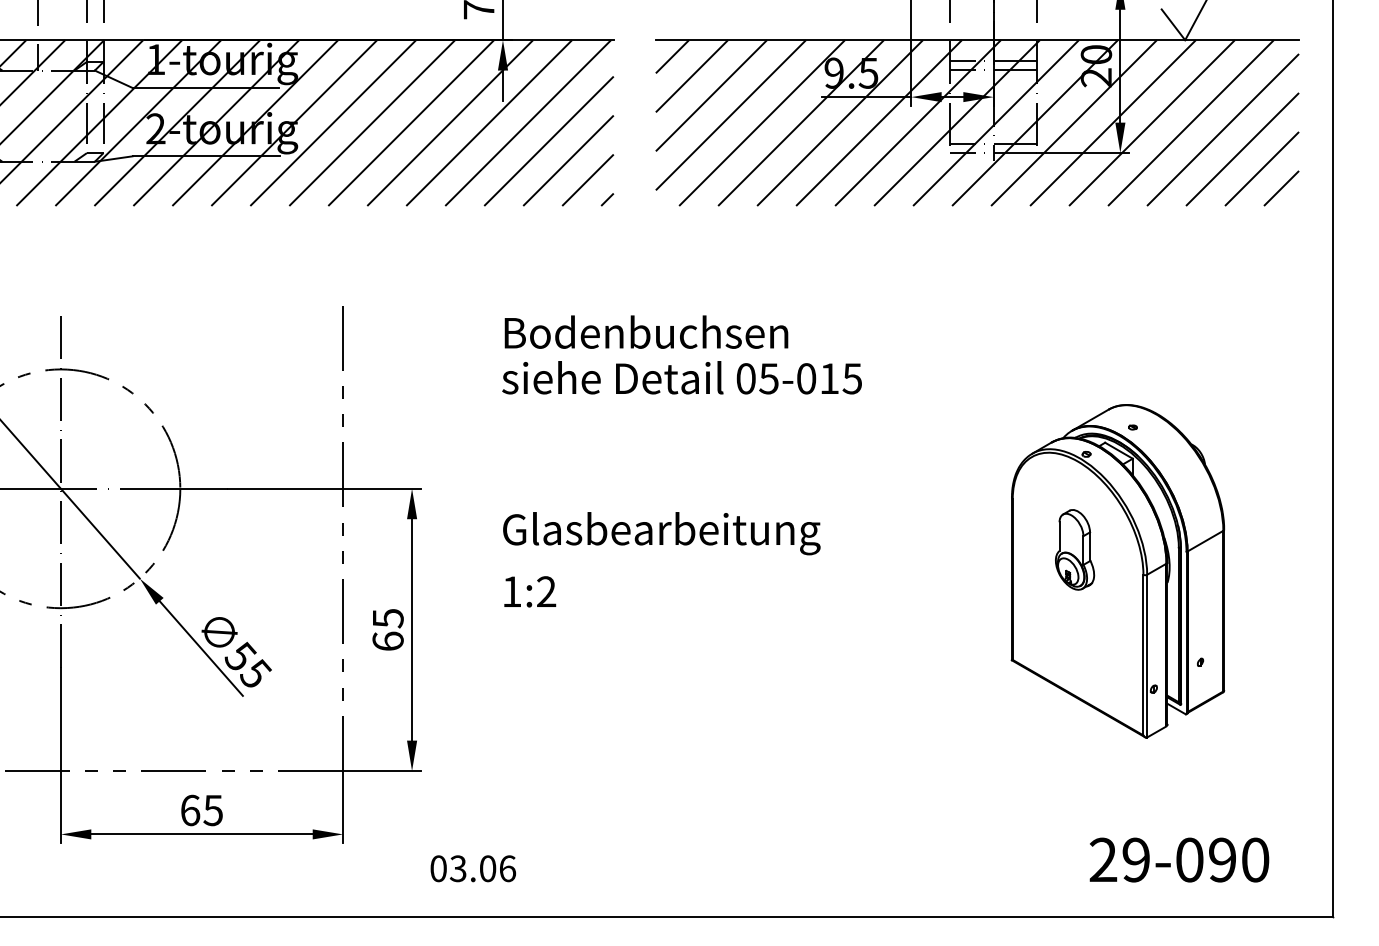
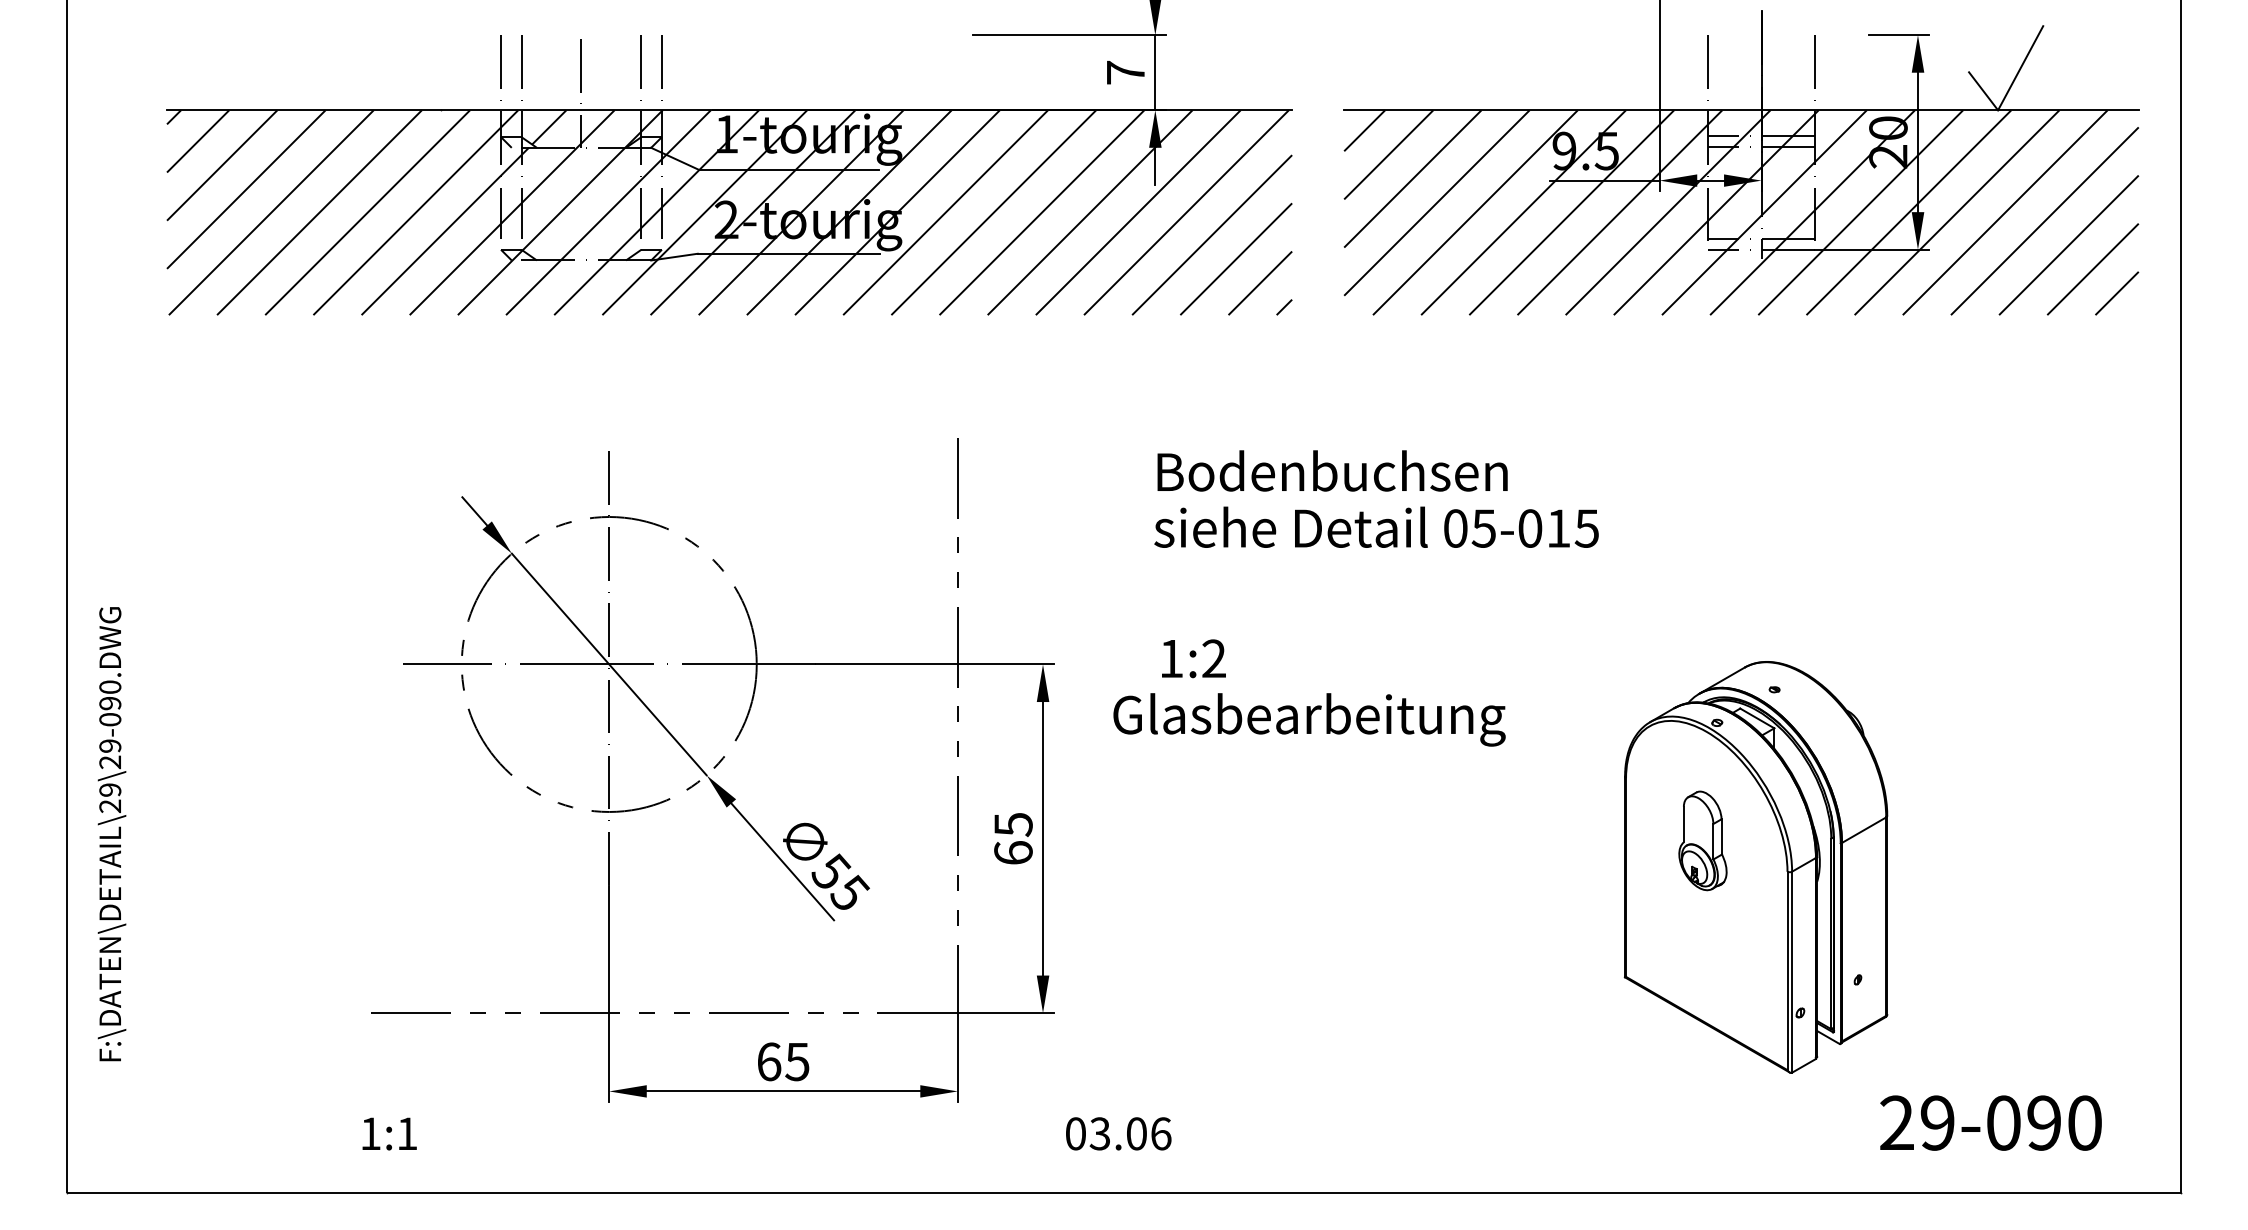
text: (661, 533) -> (1309, 719), moved
part: (1117, 571) -> (1755, 867), moved
text: (529, 591) -> (1193, 658), moved

